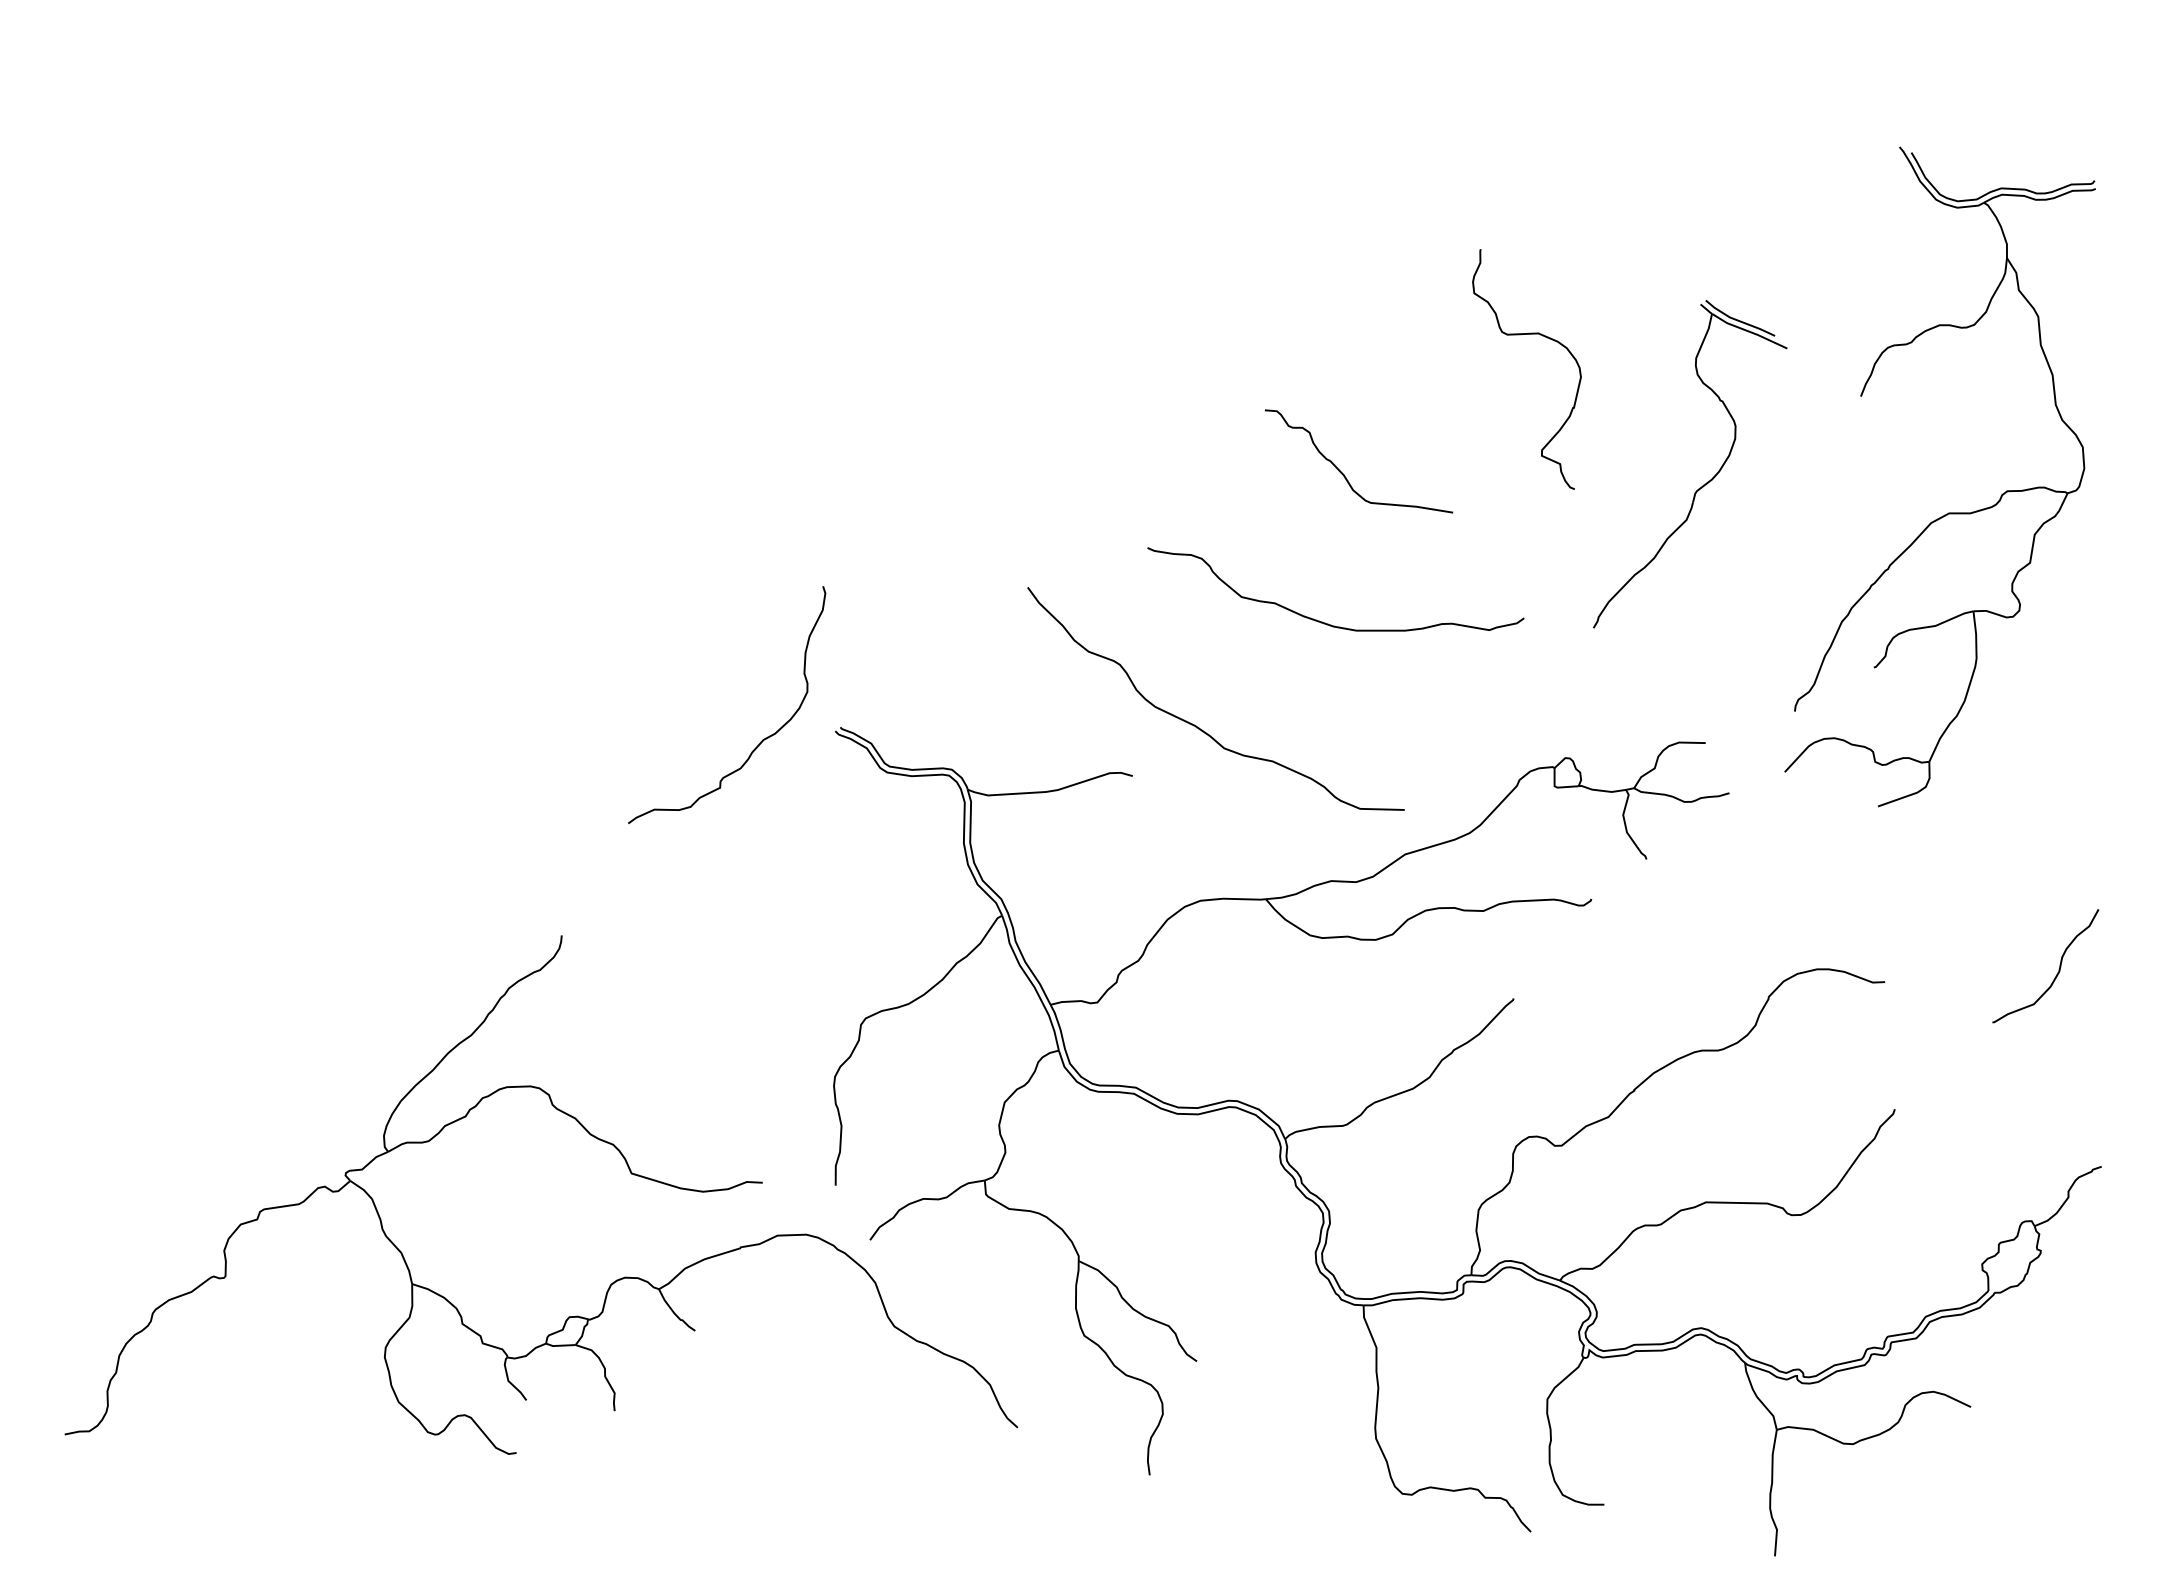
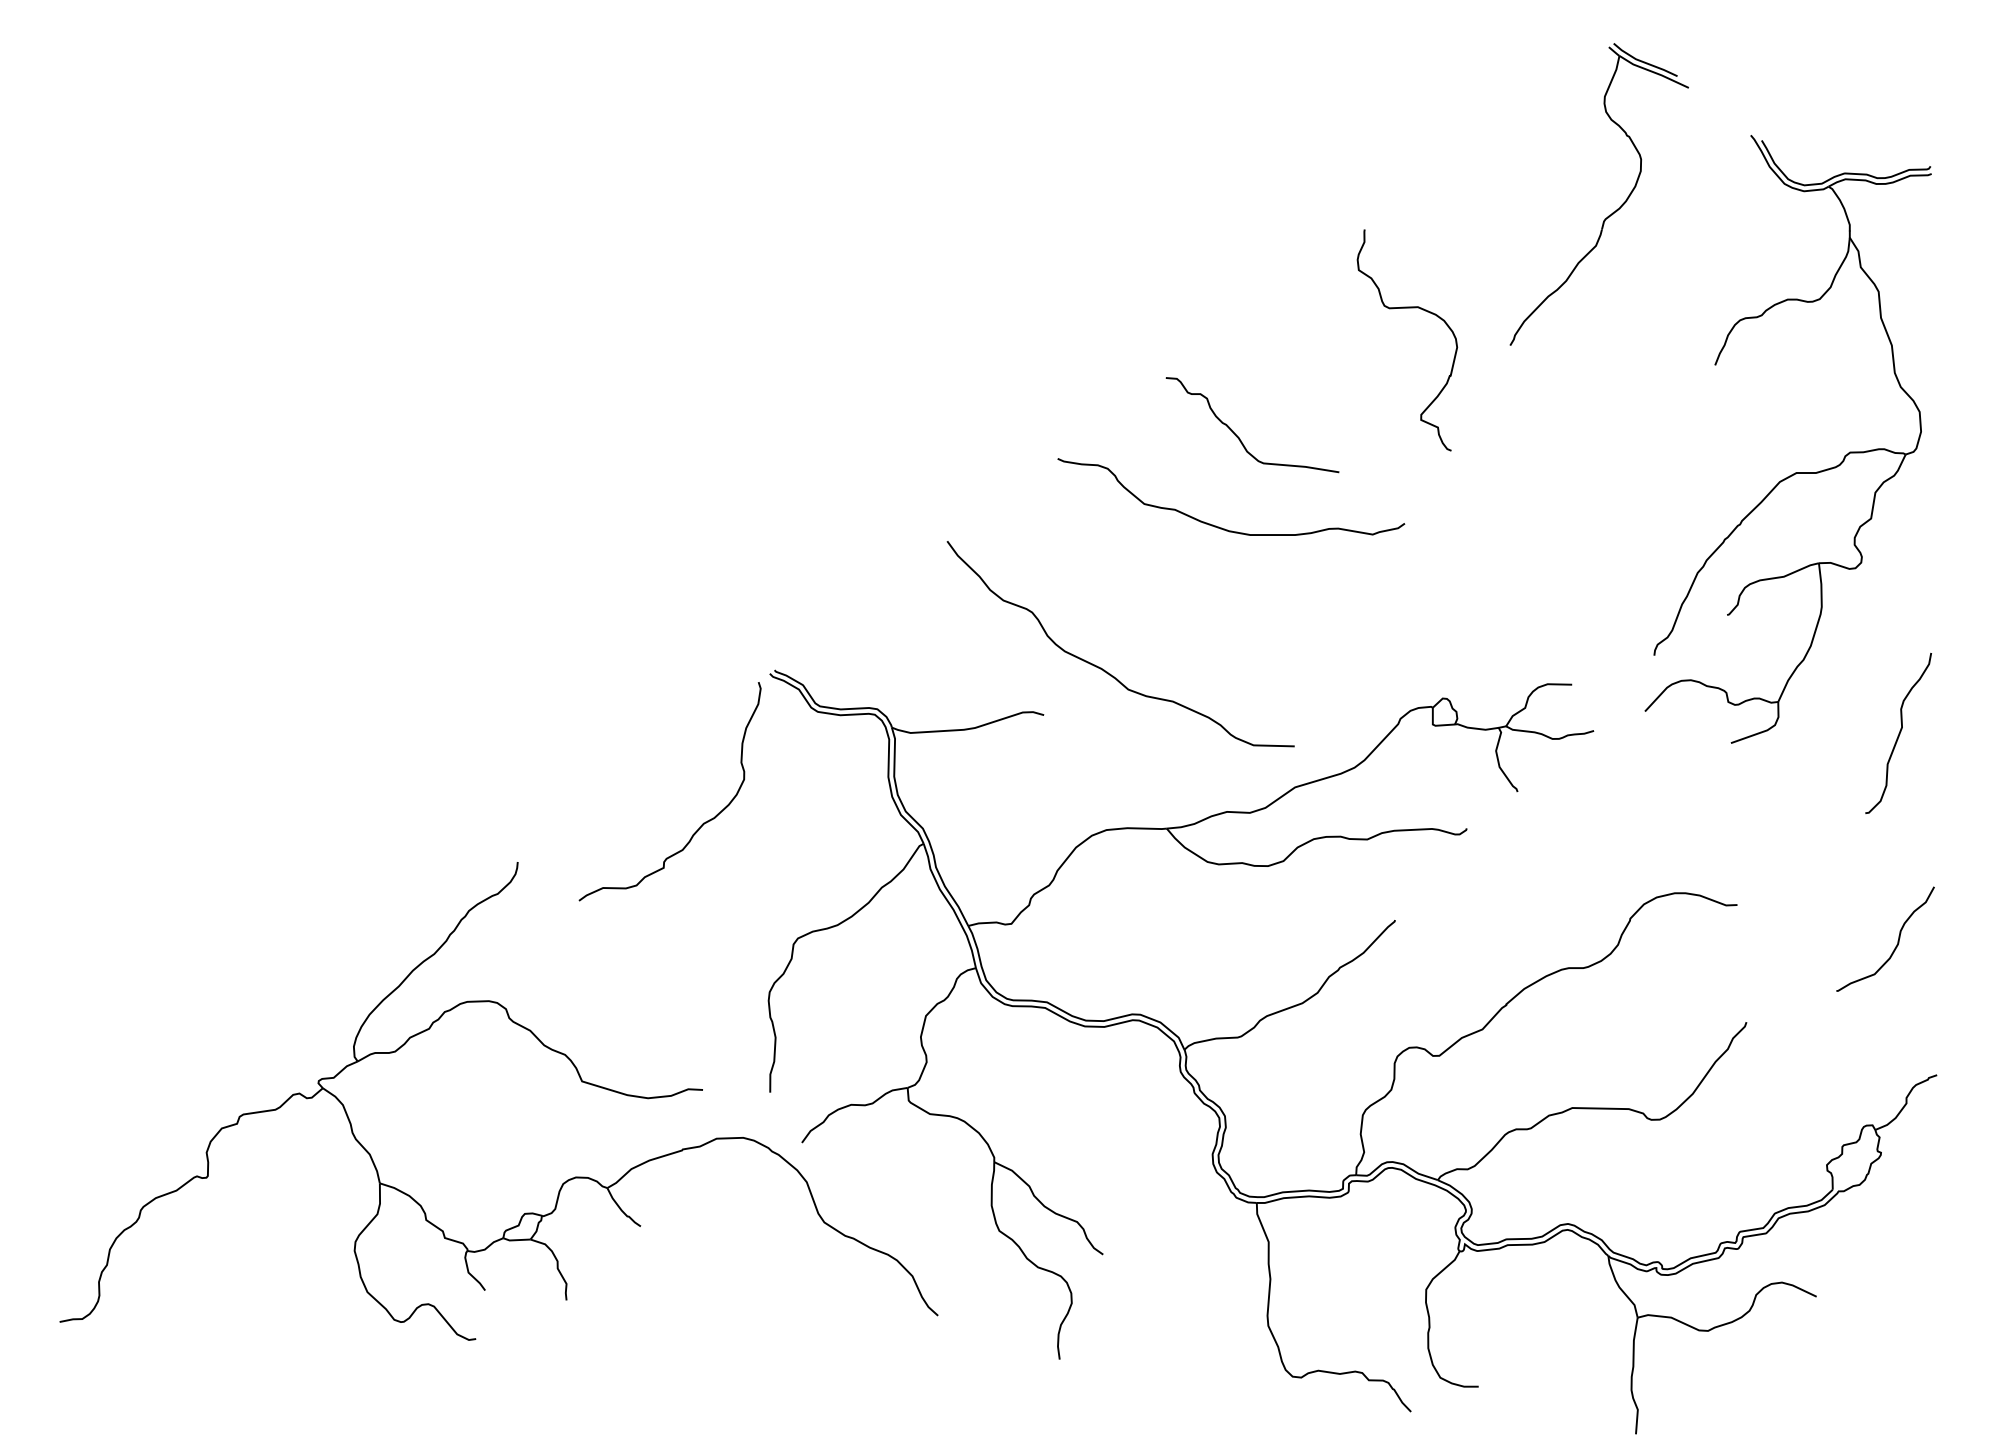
part: (1703, 484) -> (1611, 213), moved
curve: (1325, 622) -> (1221, 527), moved
curve: (762, 739) -> (702, 823), moved
curve: (2060, 795) -> (1899, 733), added
curve: (2058, 969) -> (1897, 942), moved

